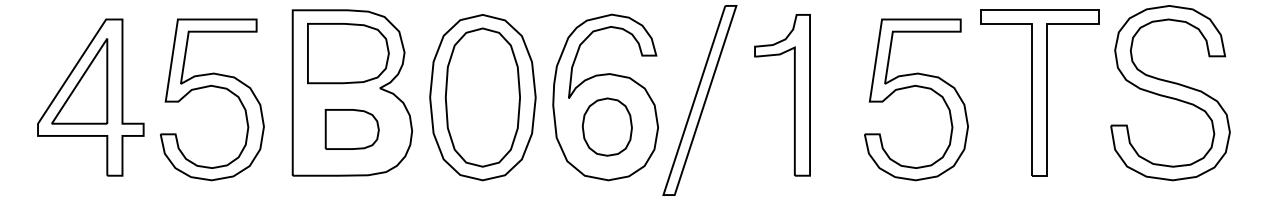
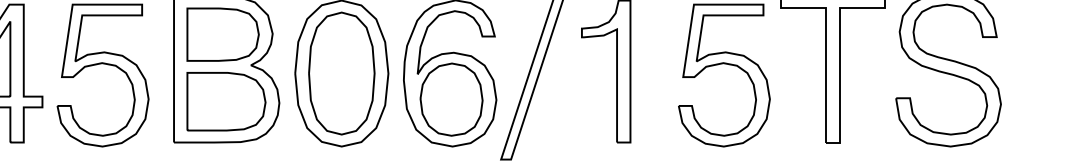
part: (607, 126) -> (451, 99), size x1.43
part: (352, 129) -> (226, 101), size x1.67

